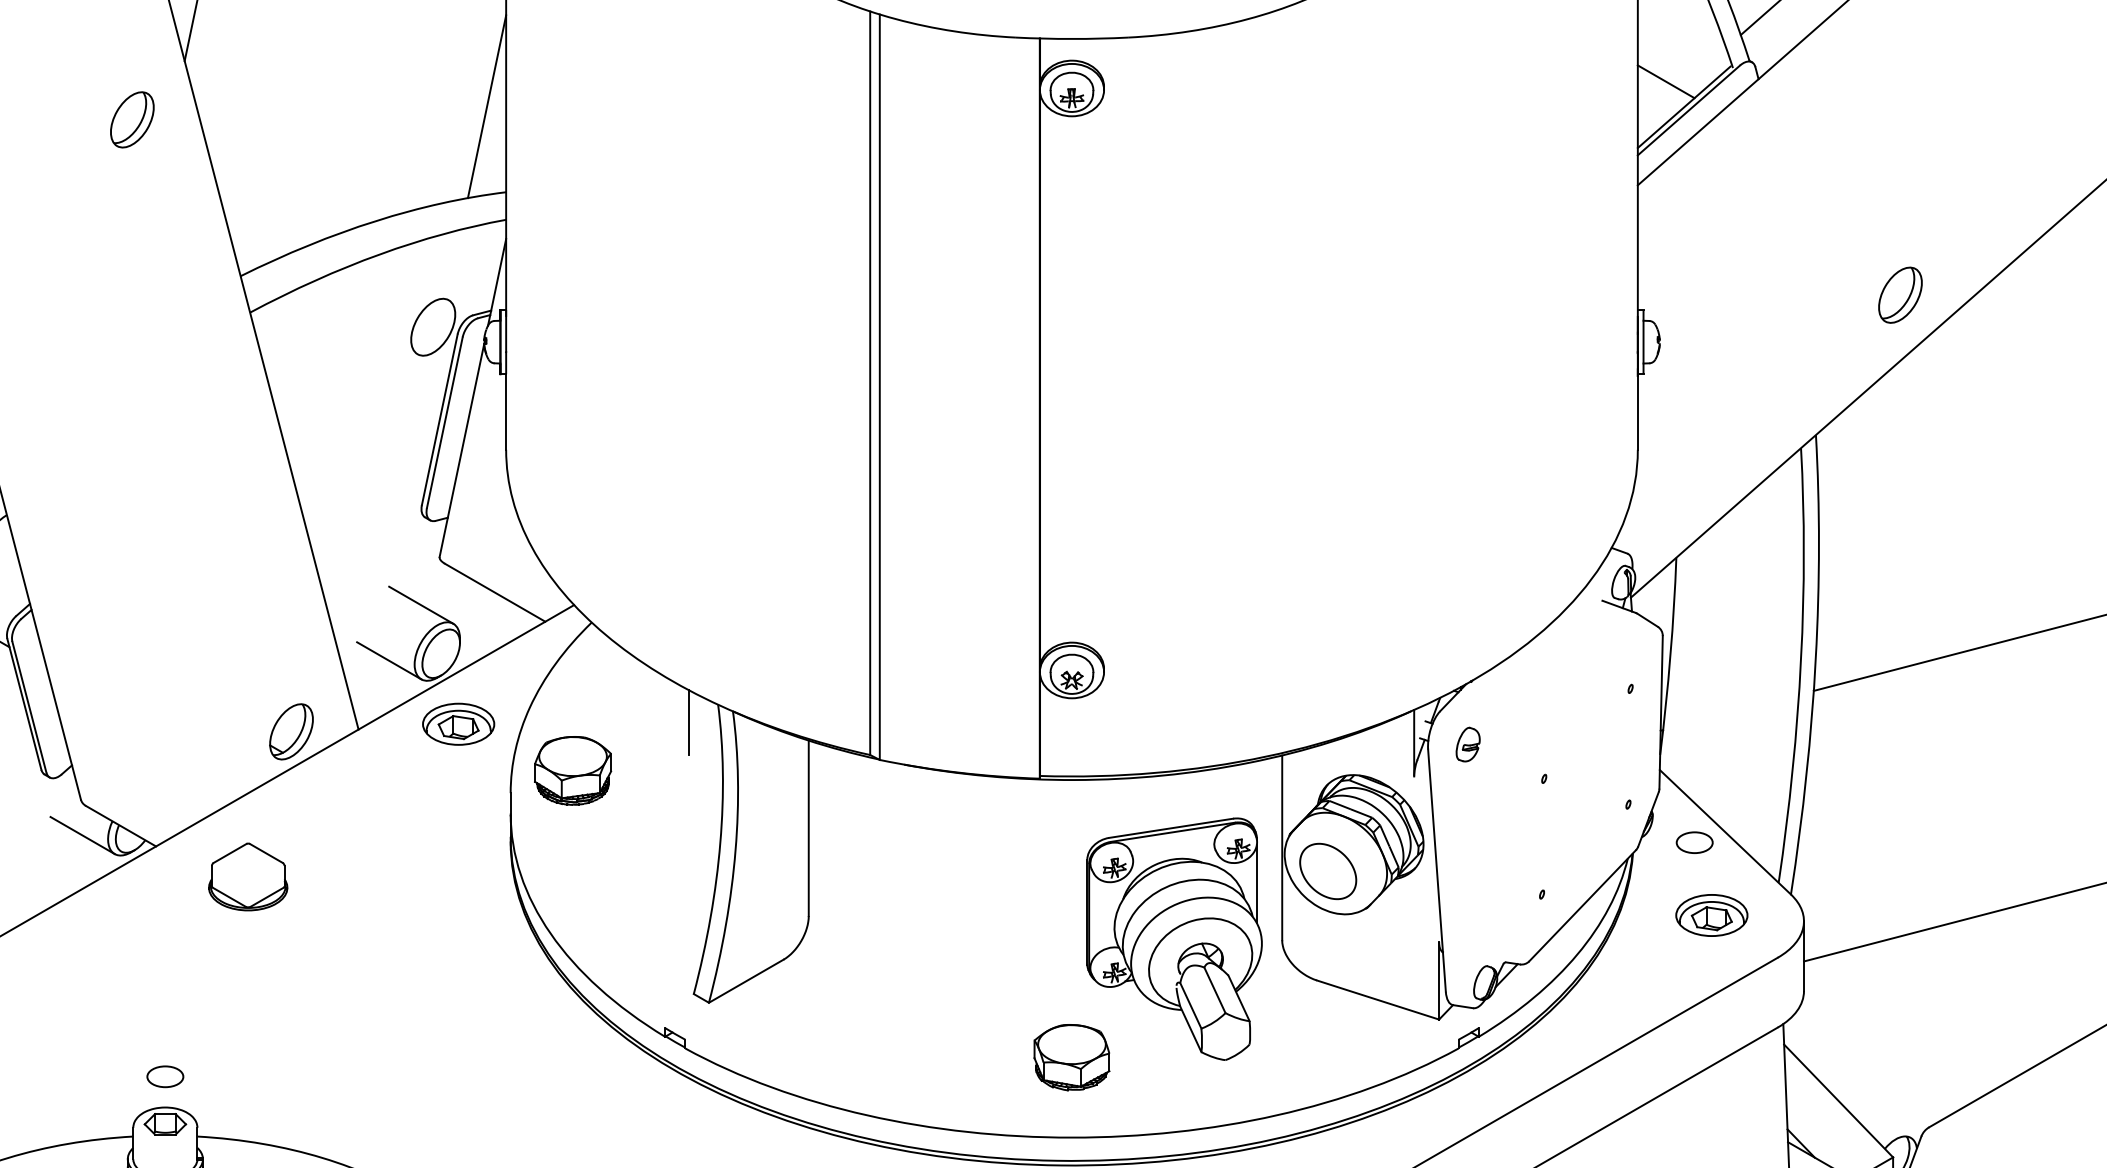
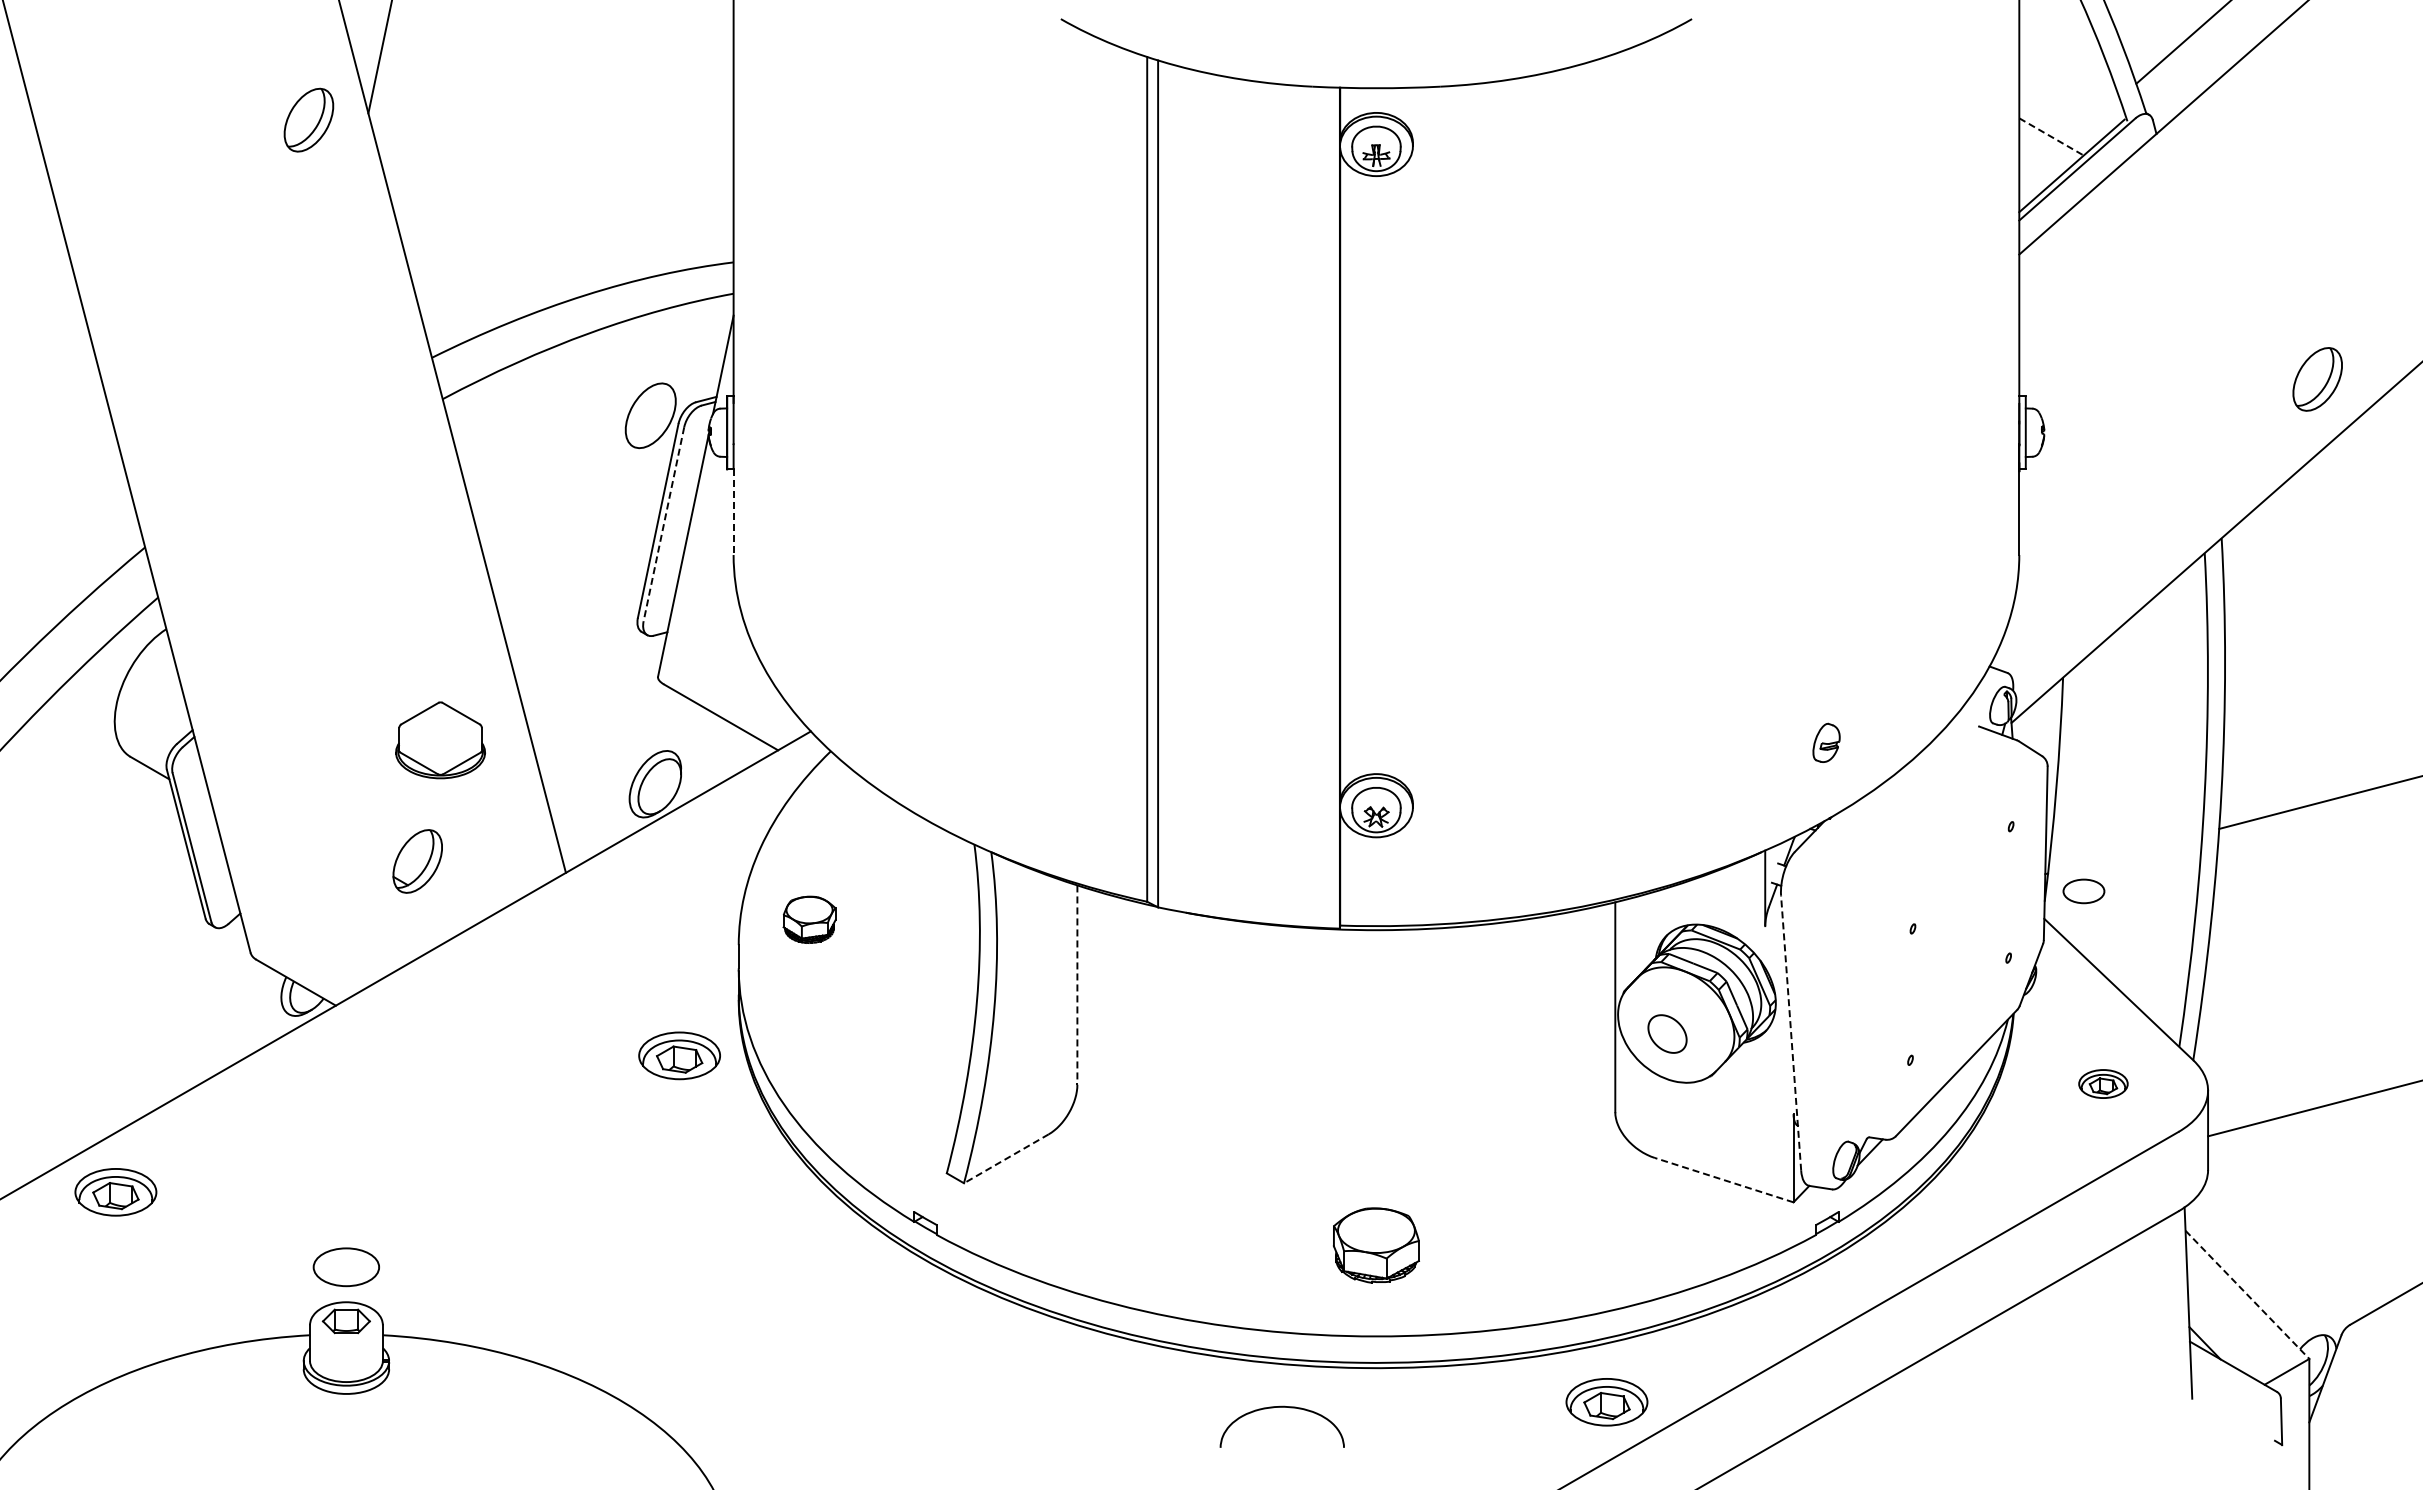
line: (1666, 82) -> (2051, 137), solid -> dashed
line: (486, 106) -> (711, 165), removed
part: (131, 119) -> (308, 119), moved
line: (506, 412) -> (733, 512), solid -> dashed
line: (444, 422) -> (663, 524), solid -> dashed
line: (420, 605) -> (636, 731), removed
line: (388, 660) -> (600, 794), removed
part: (458, 723) -> (679, 1055), moved
line: (689, 723) -> (941, 865), removed
part: (291, 731) -> (417, 861), moved
part: (1468, 744) -> (1826, 742), moved
part: (572, 770) -> (809, 919), size x0.6
line: (808, 828) -> (1077, 985), solid -> dashed
line: (82, 835) -> (252, 993), removed
part: (1694, 842) -> (2083, 891), moved
part: (1328, 870) -> (1667, 1033), size x0.6
line: (1437, 870) -> (1791, 1033), solid -> dashed
part: (248, 877) -> (440, 740), moved
part: (1711, 914) -> (2103, 1083), size x0.6
part: (1175, 938) -> (1493, 1110), removed
line: (746, 980) -> (1006, 1158), solid -> dashed
line: (1378, 1000) -> (1724, 1180), solid -> dashed
part: (165, 1076) -> (346, 1267), size x1.6
line: (1838, 1101) -> (2247, 1295), solid -> dashed

